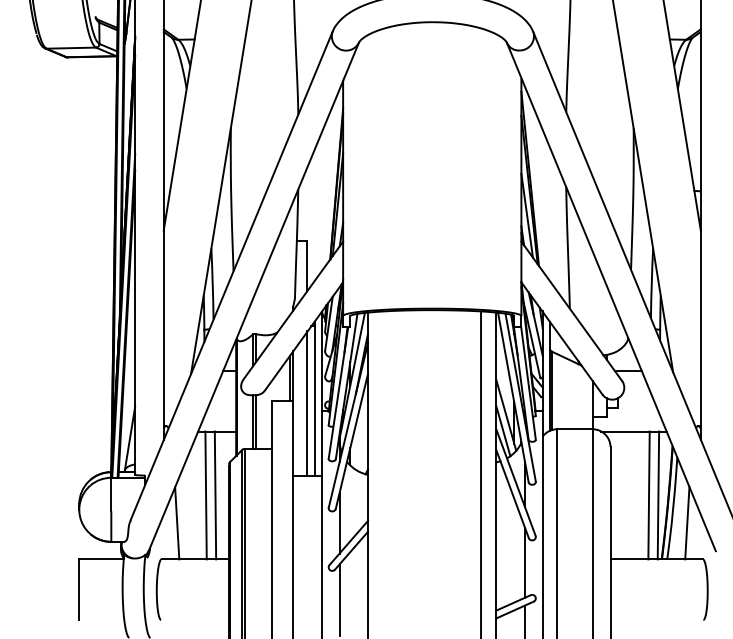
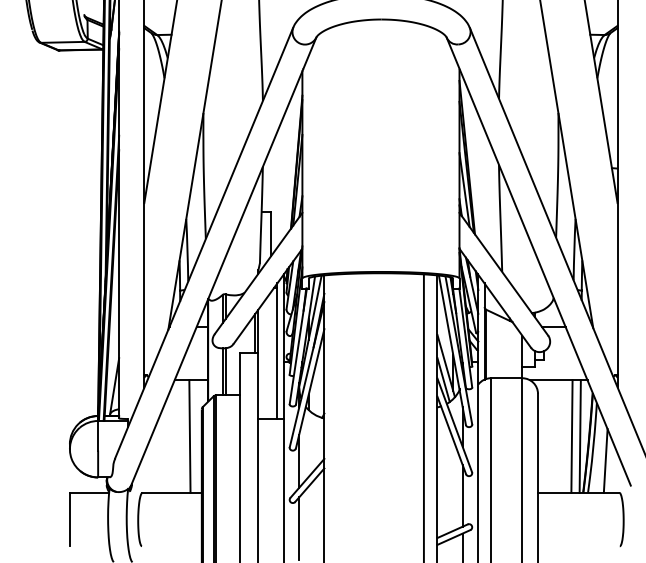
line: (307, 403) -> (271, 355), removed
line: (205, 495) -> (181, 436), removed
line: (177, 523) -> (156, 461), removed

